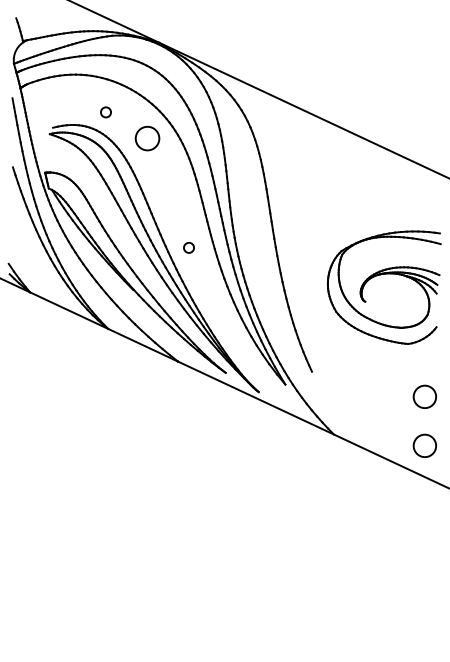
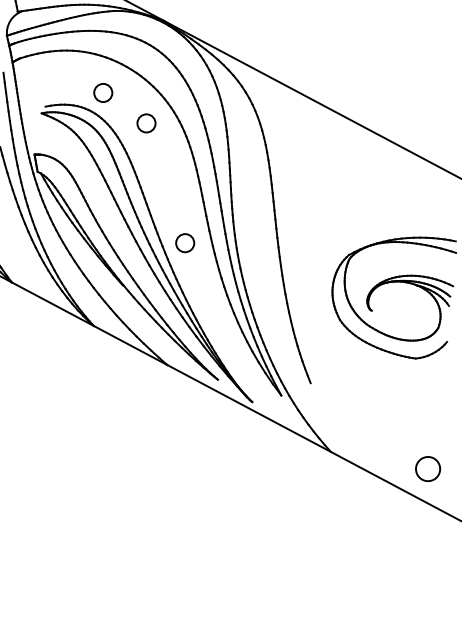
circle: (105, 112) -> (102, 93), size x1.67
circle: (147, 138) -> (146, 123), size x0.71
circle: (188, 247) -> (184, 242), size x1.67
circle: (424, 396) -> (430, 415), removed

